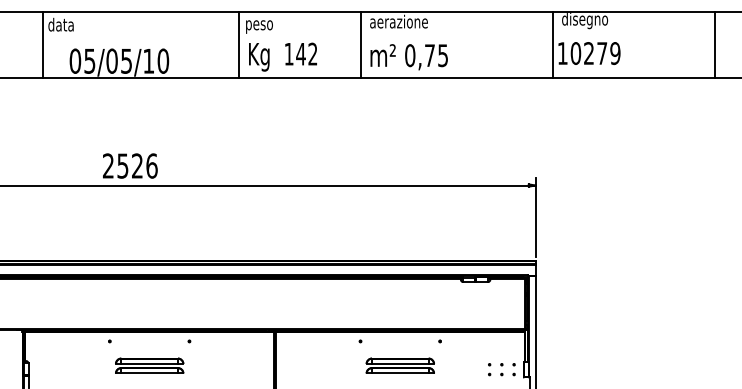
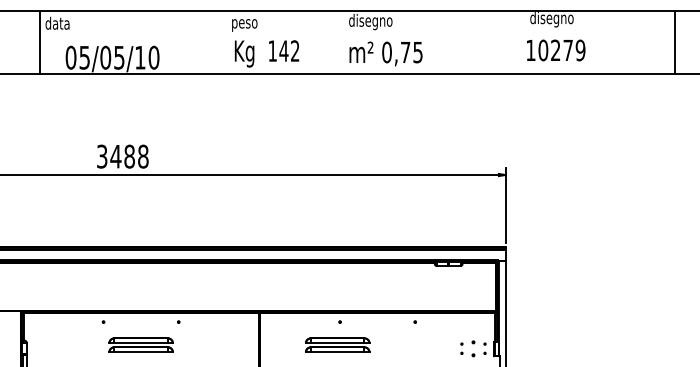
text: (399, 23) -> (376, 22), aerazione -> disegno
line: (239, 45) -> (225, 42), removed
line: (360, 45) -> (340, 42), removed
line: (552, 45) -> (521, 42), removed
text: (129, 165) -> (122, 156), 2526 -> 3488
part: (400, 365) -> (337, 344), moved
part: (501, 369) -> (473, 348), size x1.4

